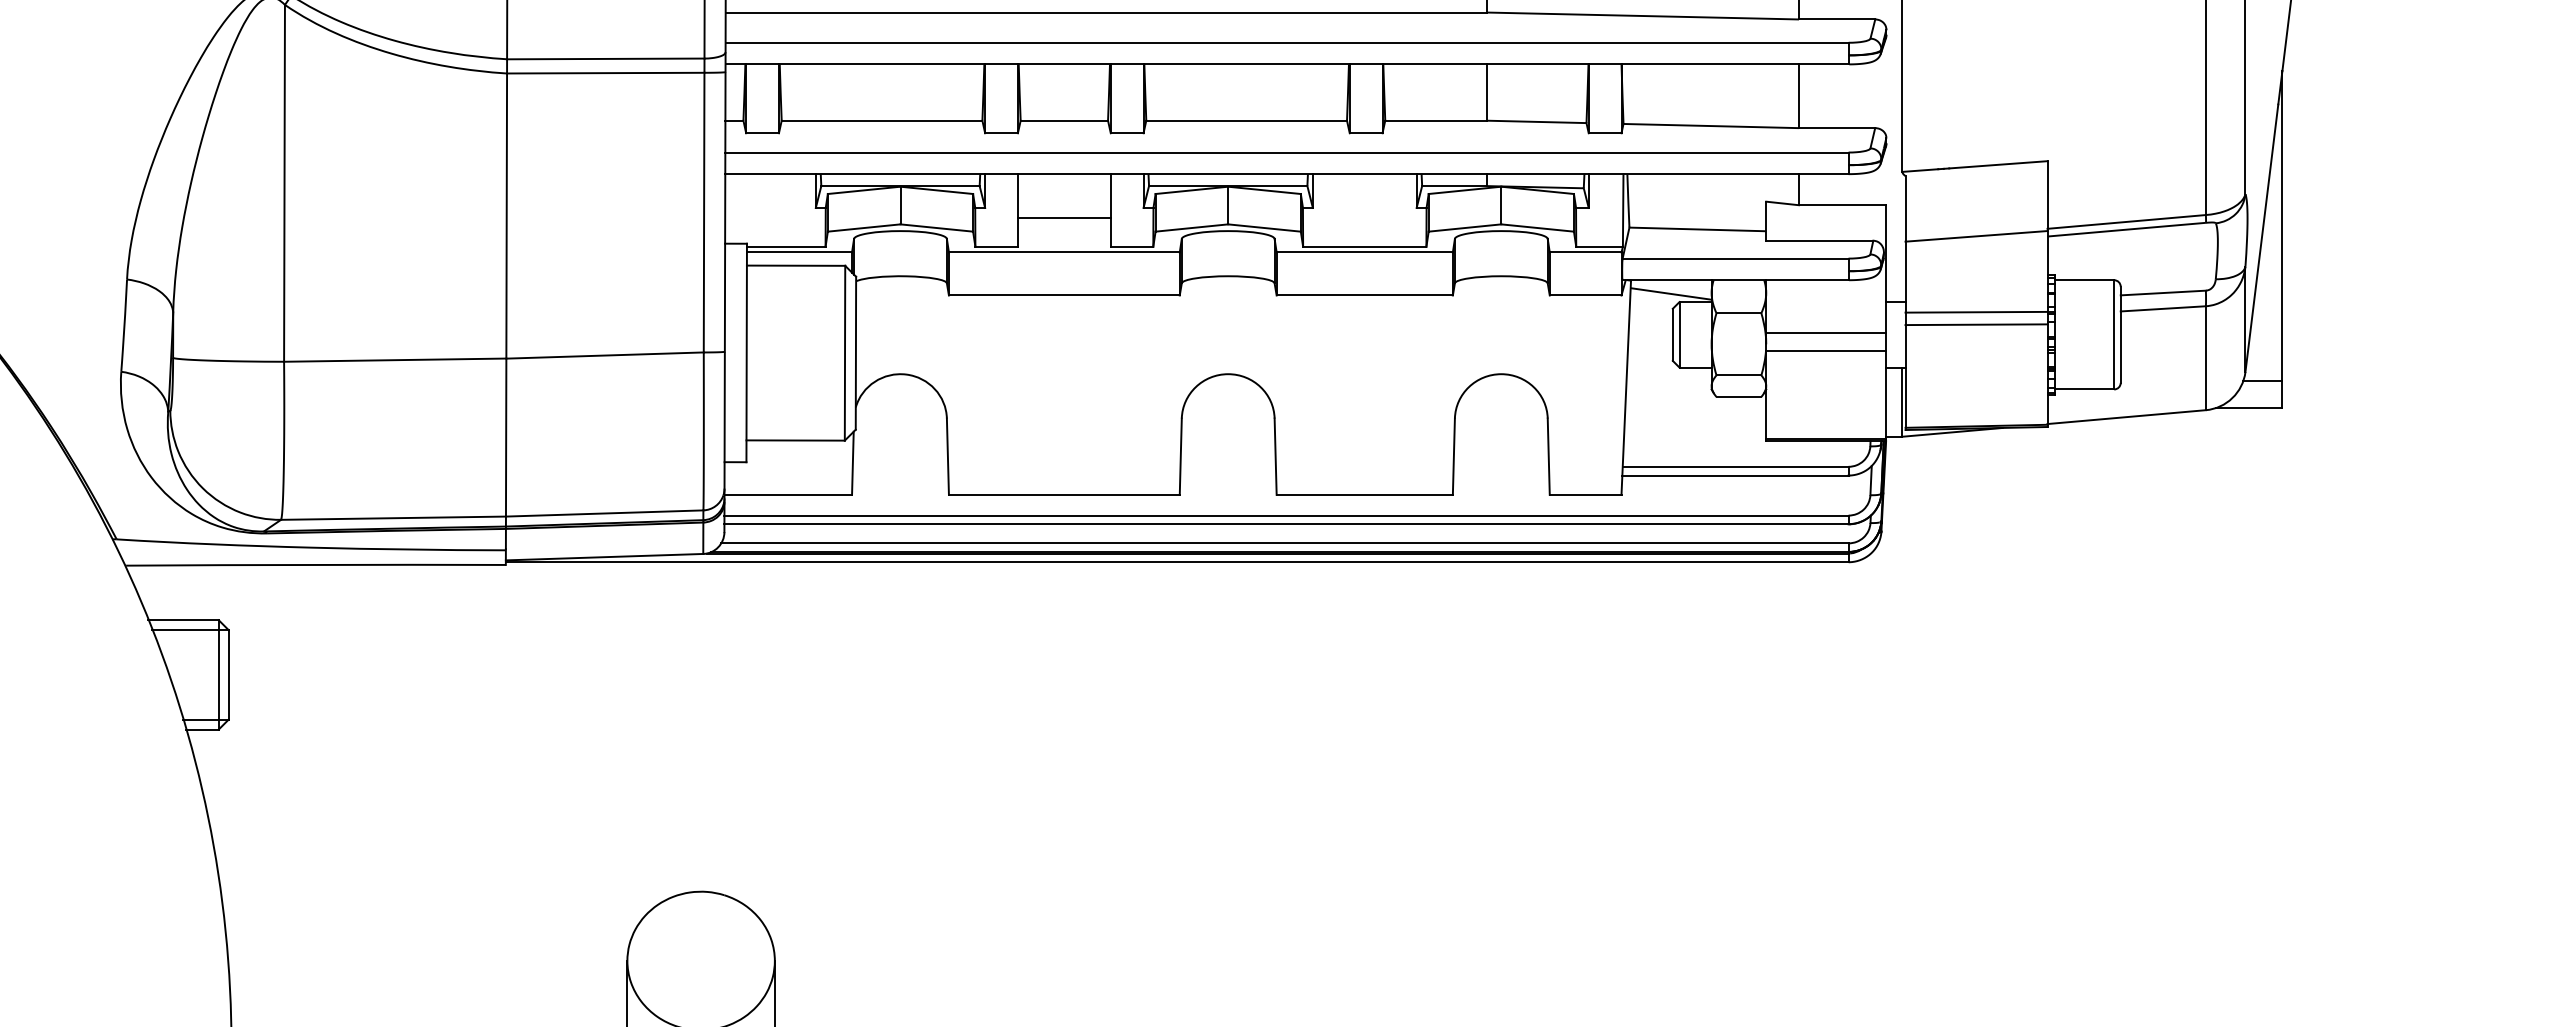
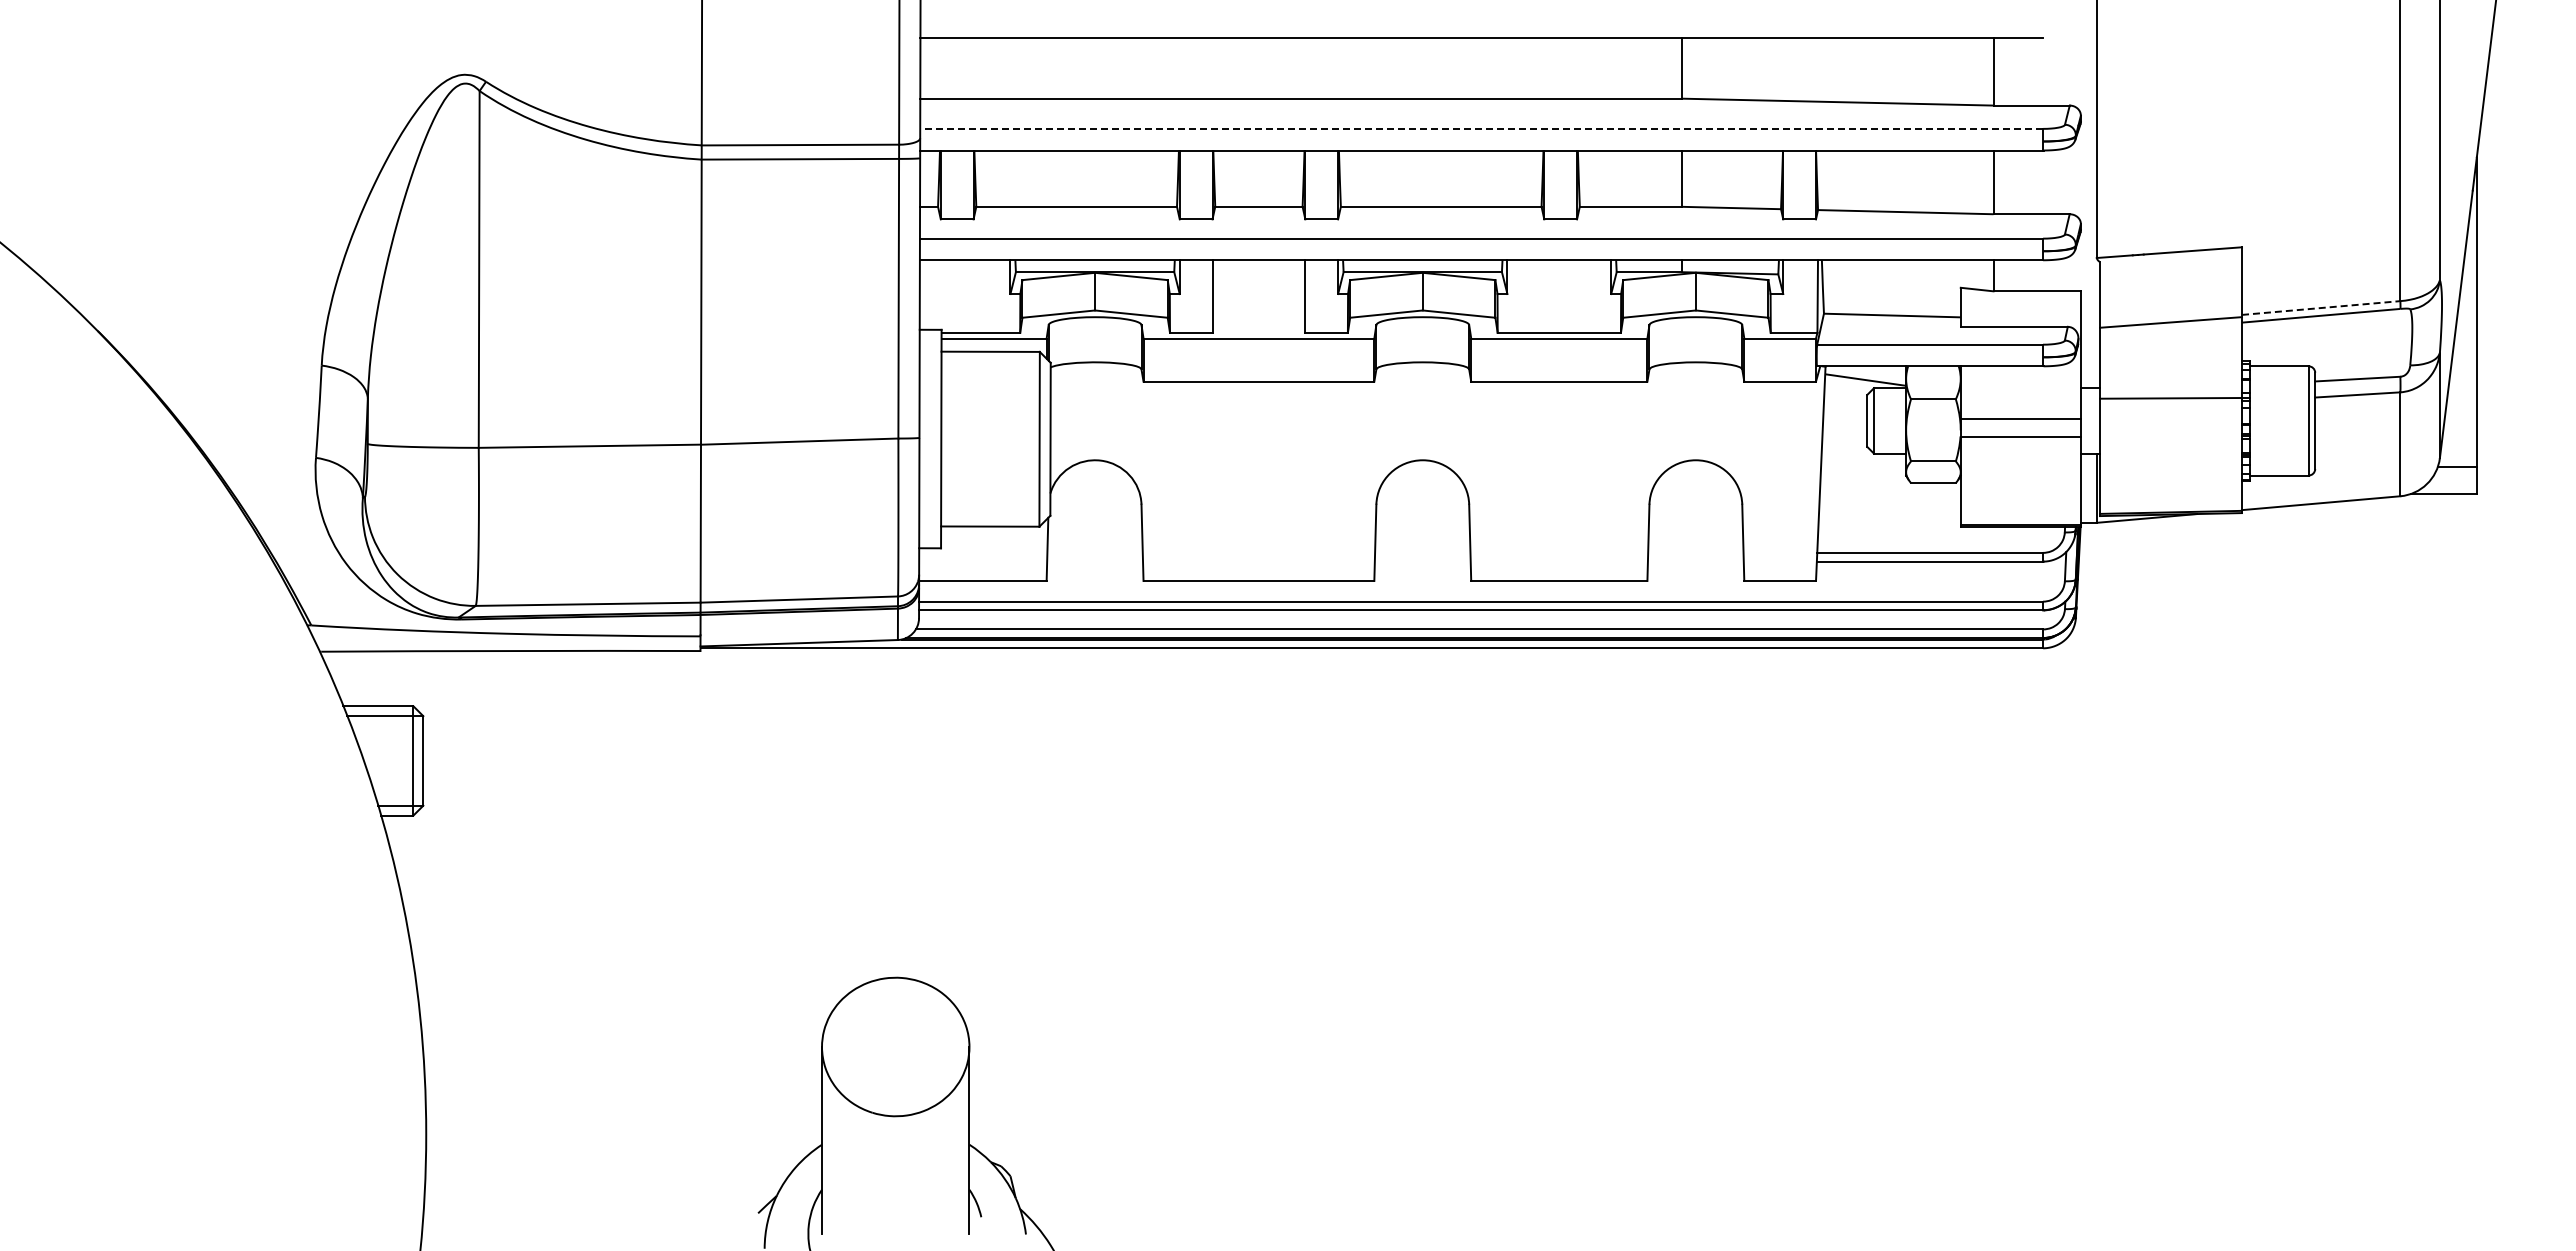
line: (1286, 42) -> (1481, 128), solid -> dashed
line: (1063, 218) -> (1258, 304), removed
line: (2127, 221) -> (2321, 307), solid -> dashed
line: (1977, 324) -> (2171, 410), removed

